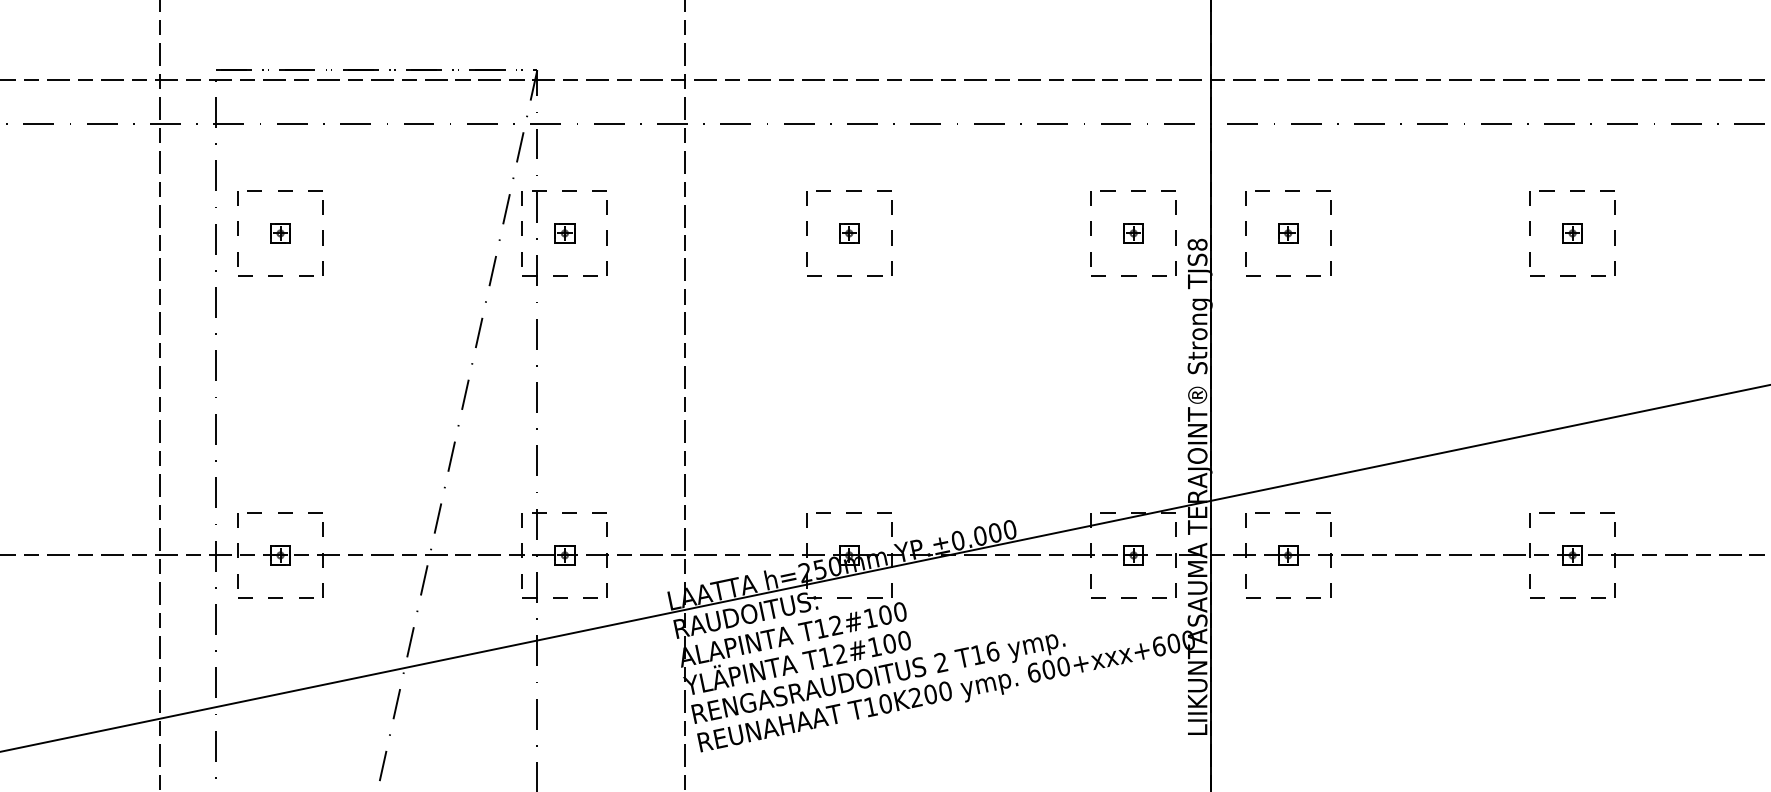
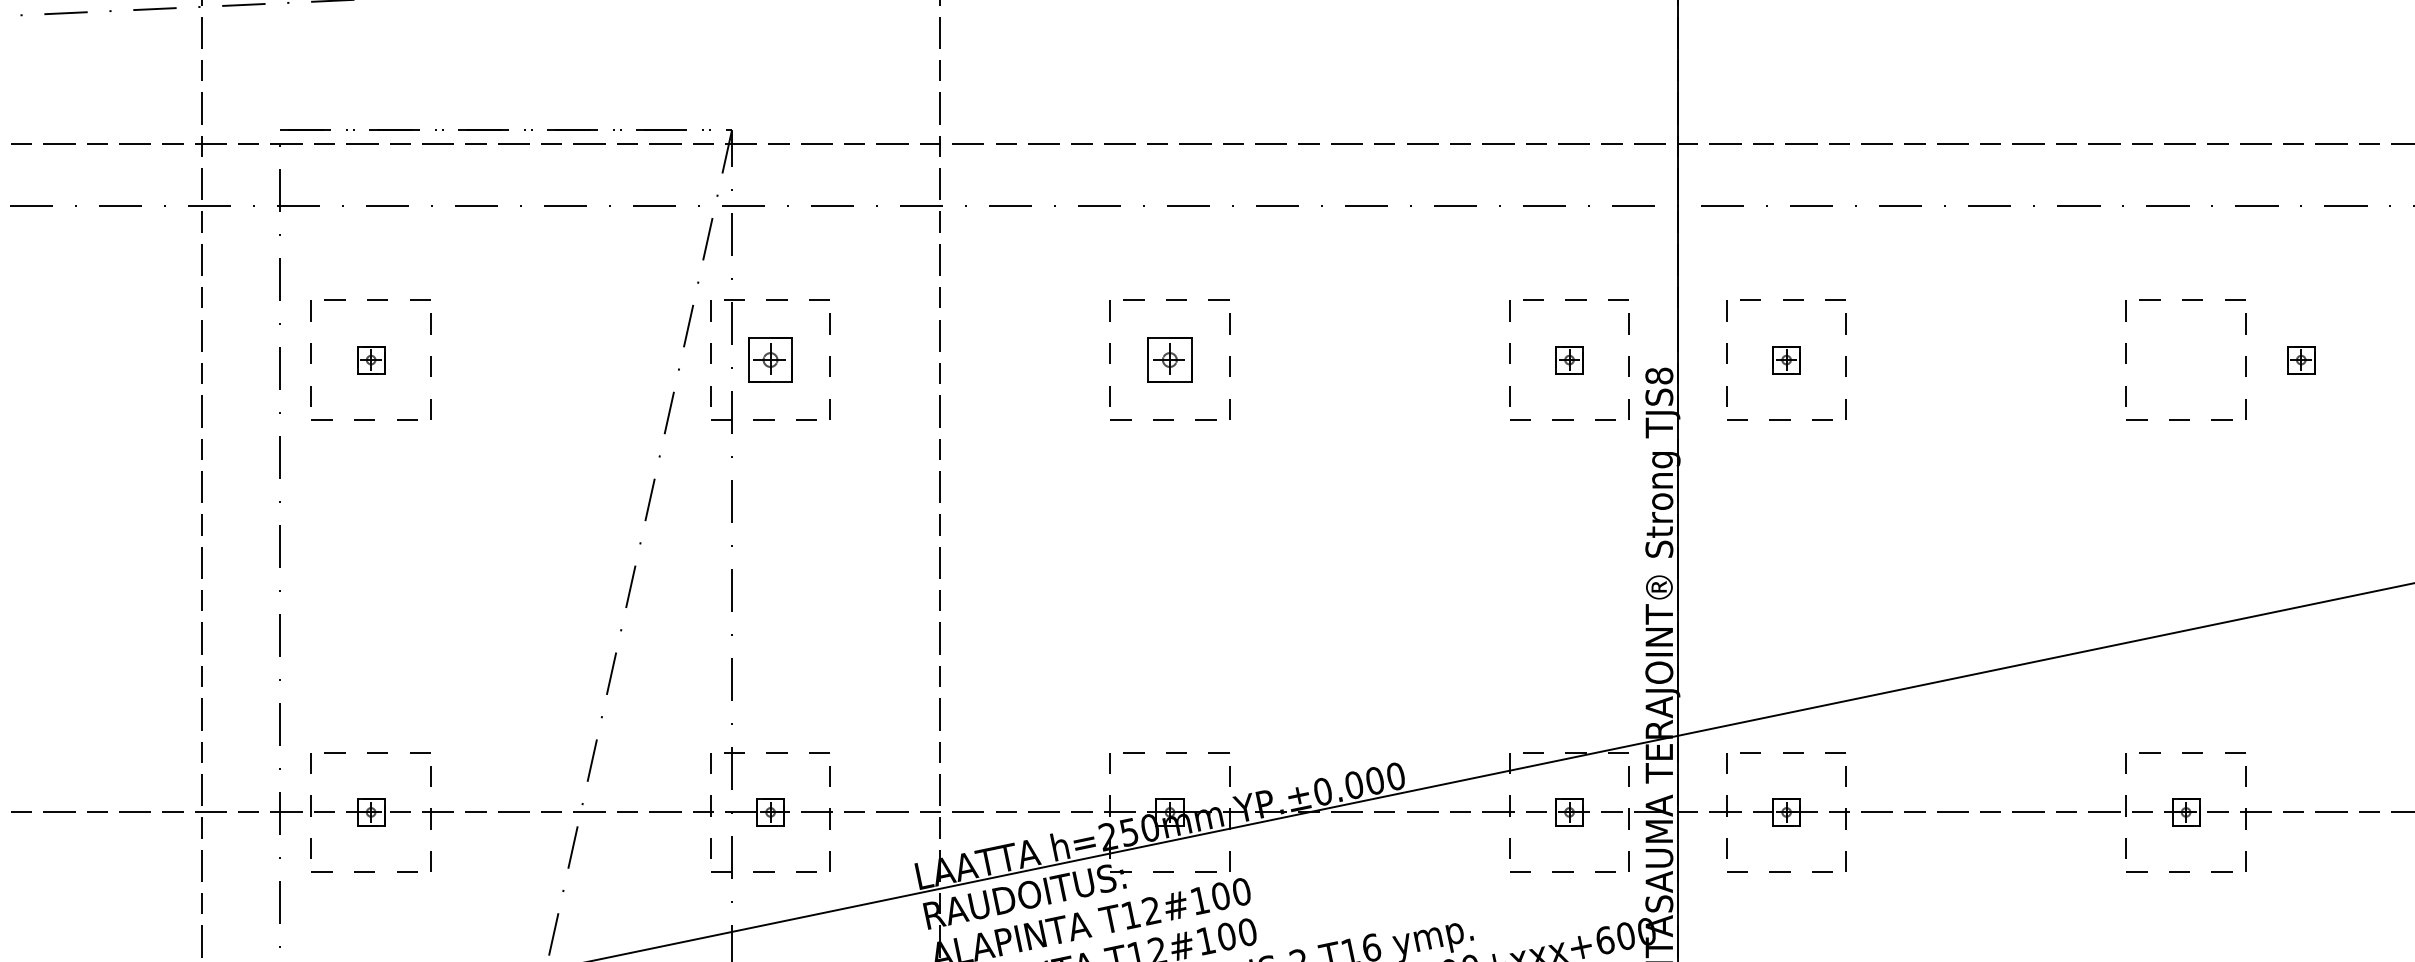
part: (564, 233) -> (770, 360), size x1.6
part: (849, 233) -> (1170, 360), size x1.6
part: (1572, 233) -> (2301, 360), moved

